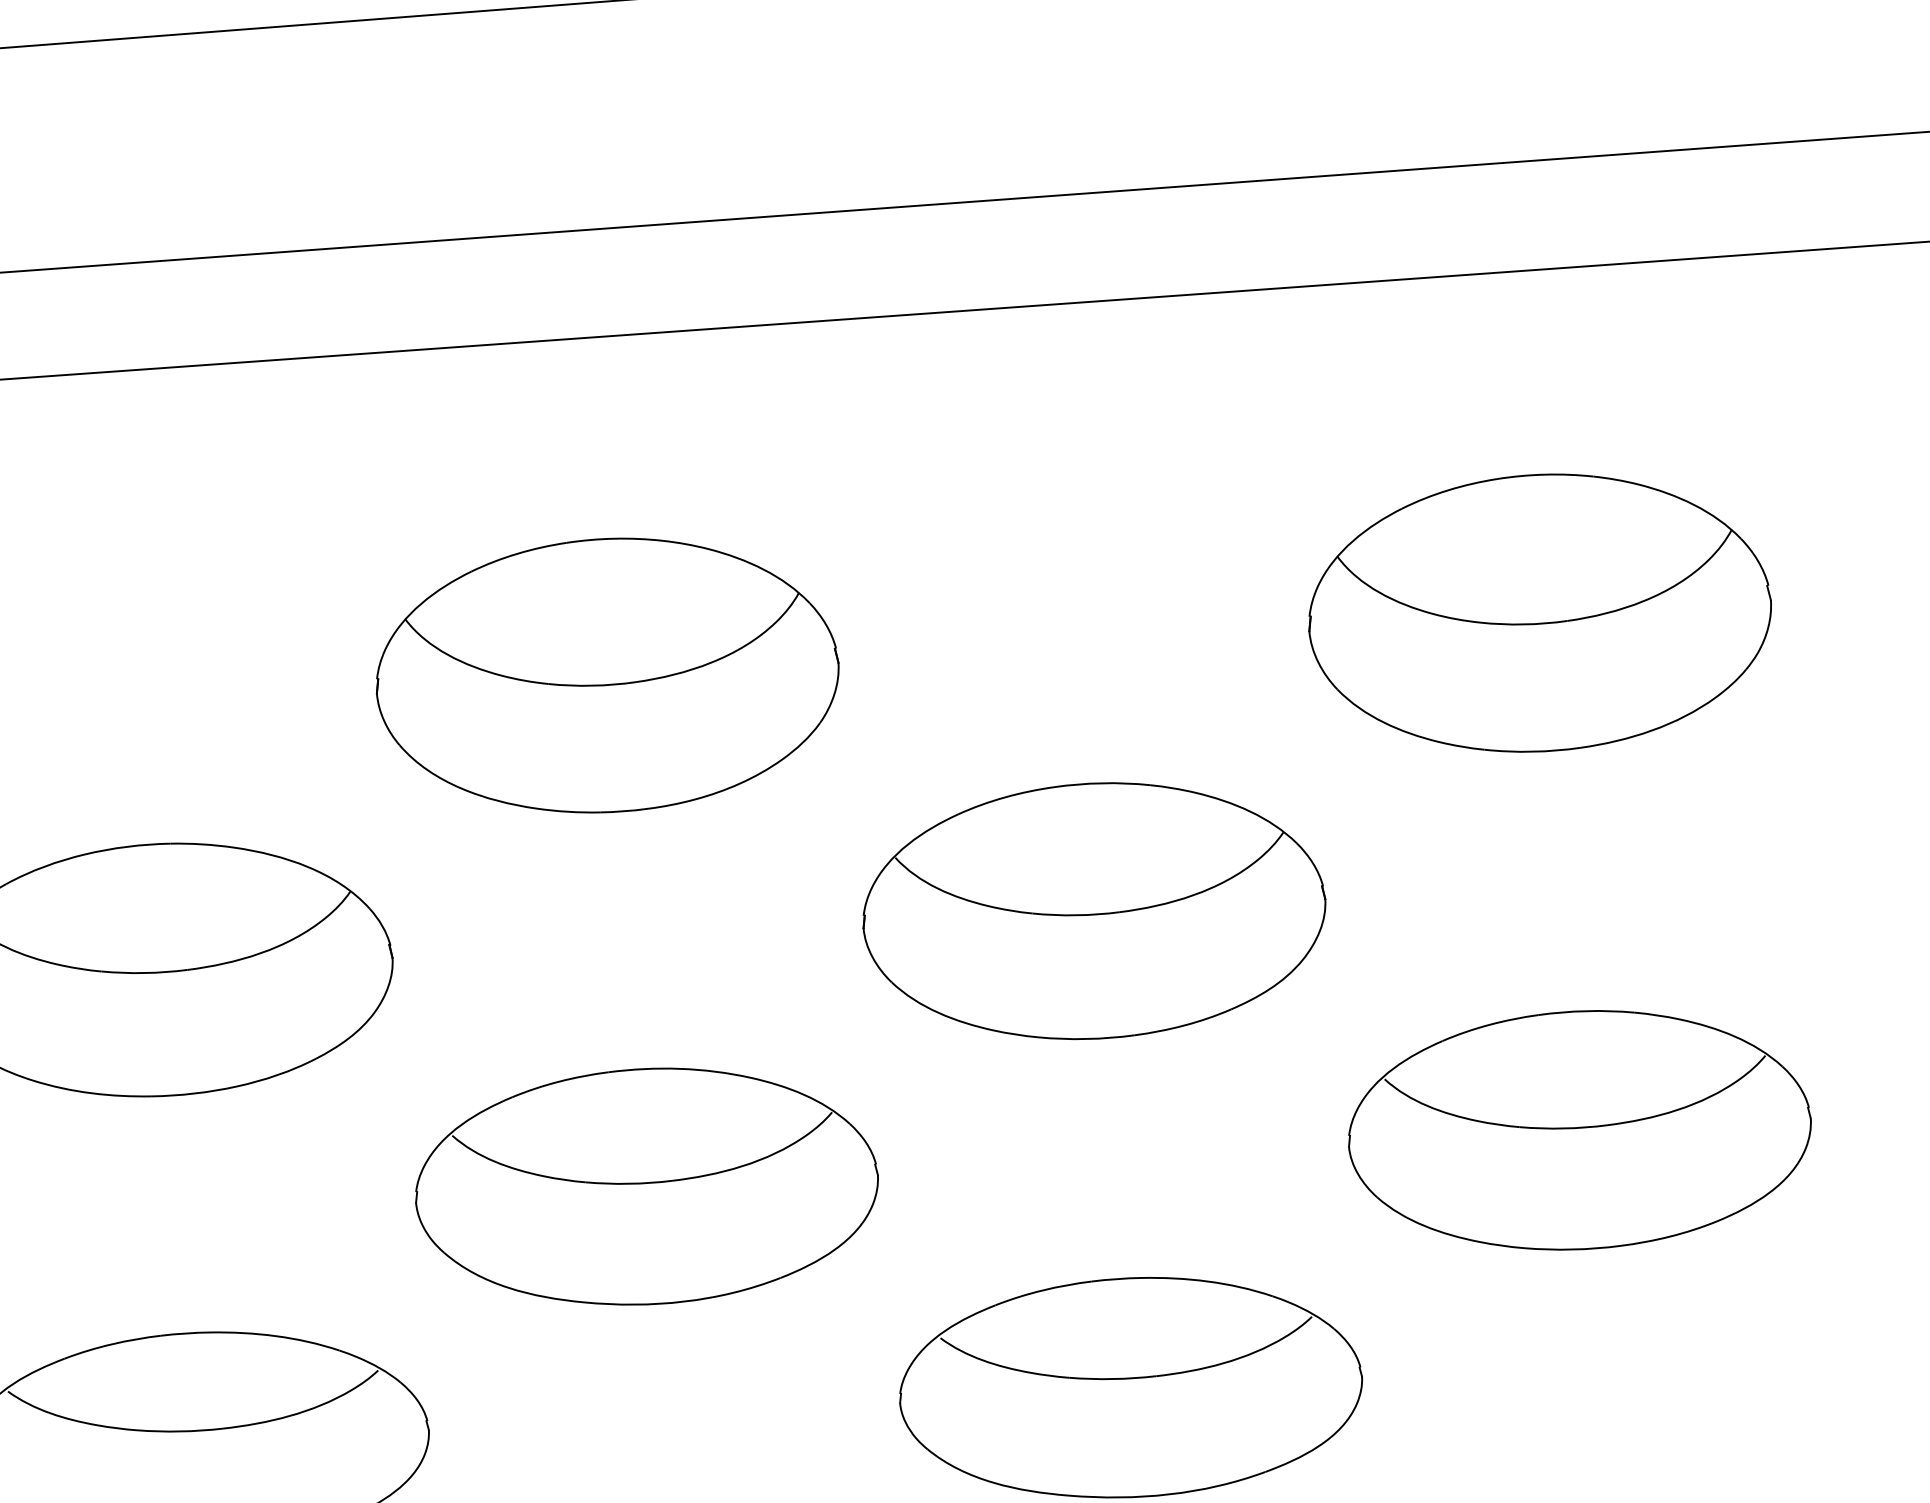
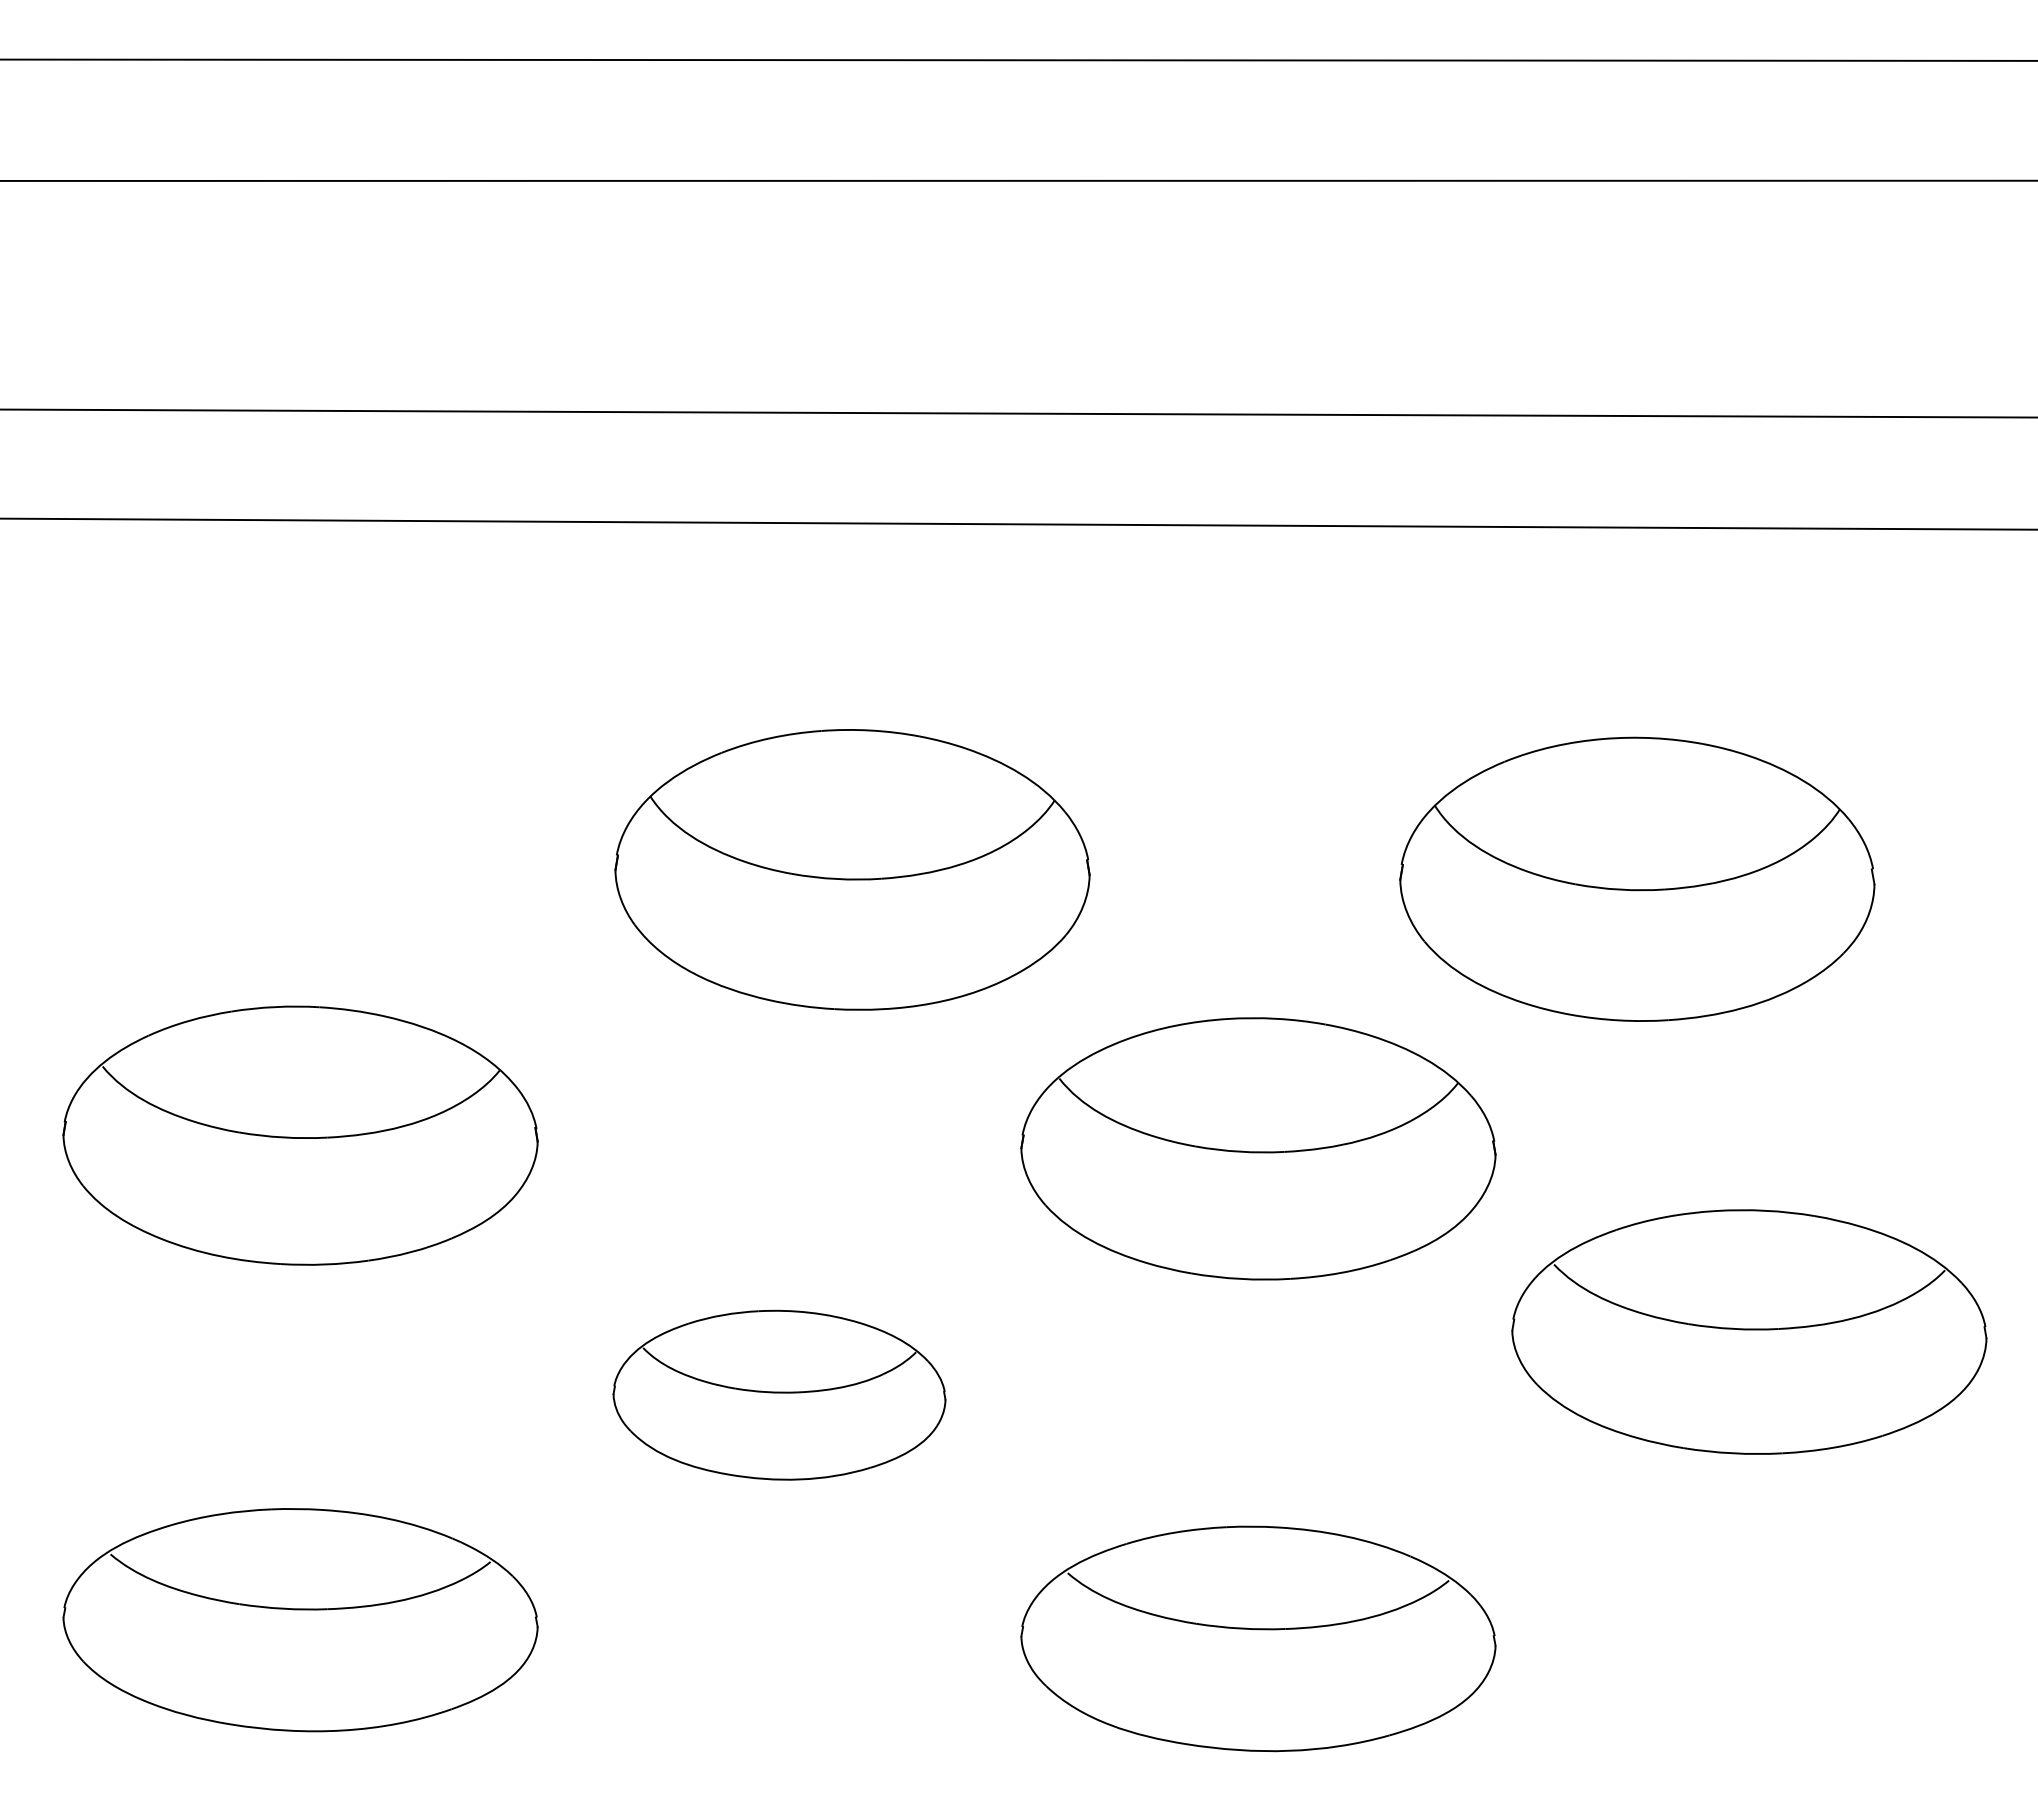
part: (1539, 612) -> (1637, 878), moved
part: (607, 675) -> (852, 869), moved
part: (1579, 1129) -> (1749, 1331), moved
part: (646, 1185) -> (779, 1394), size x0.7

